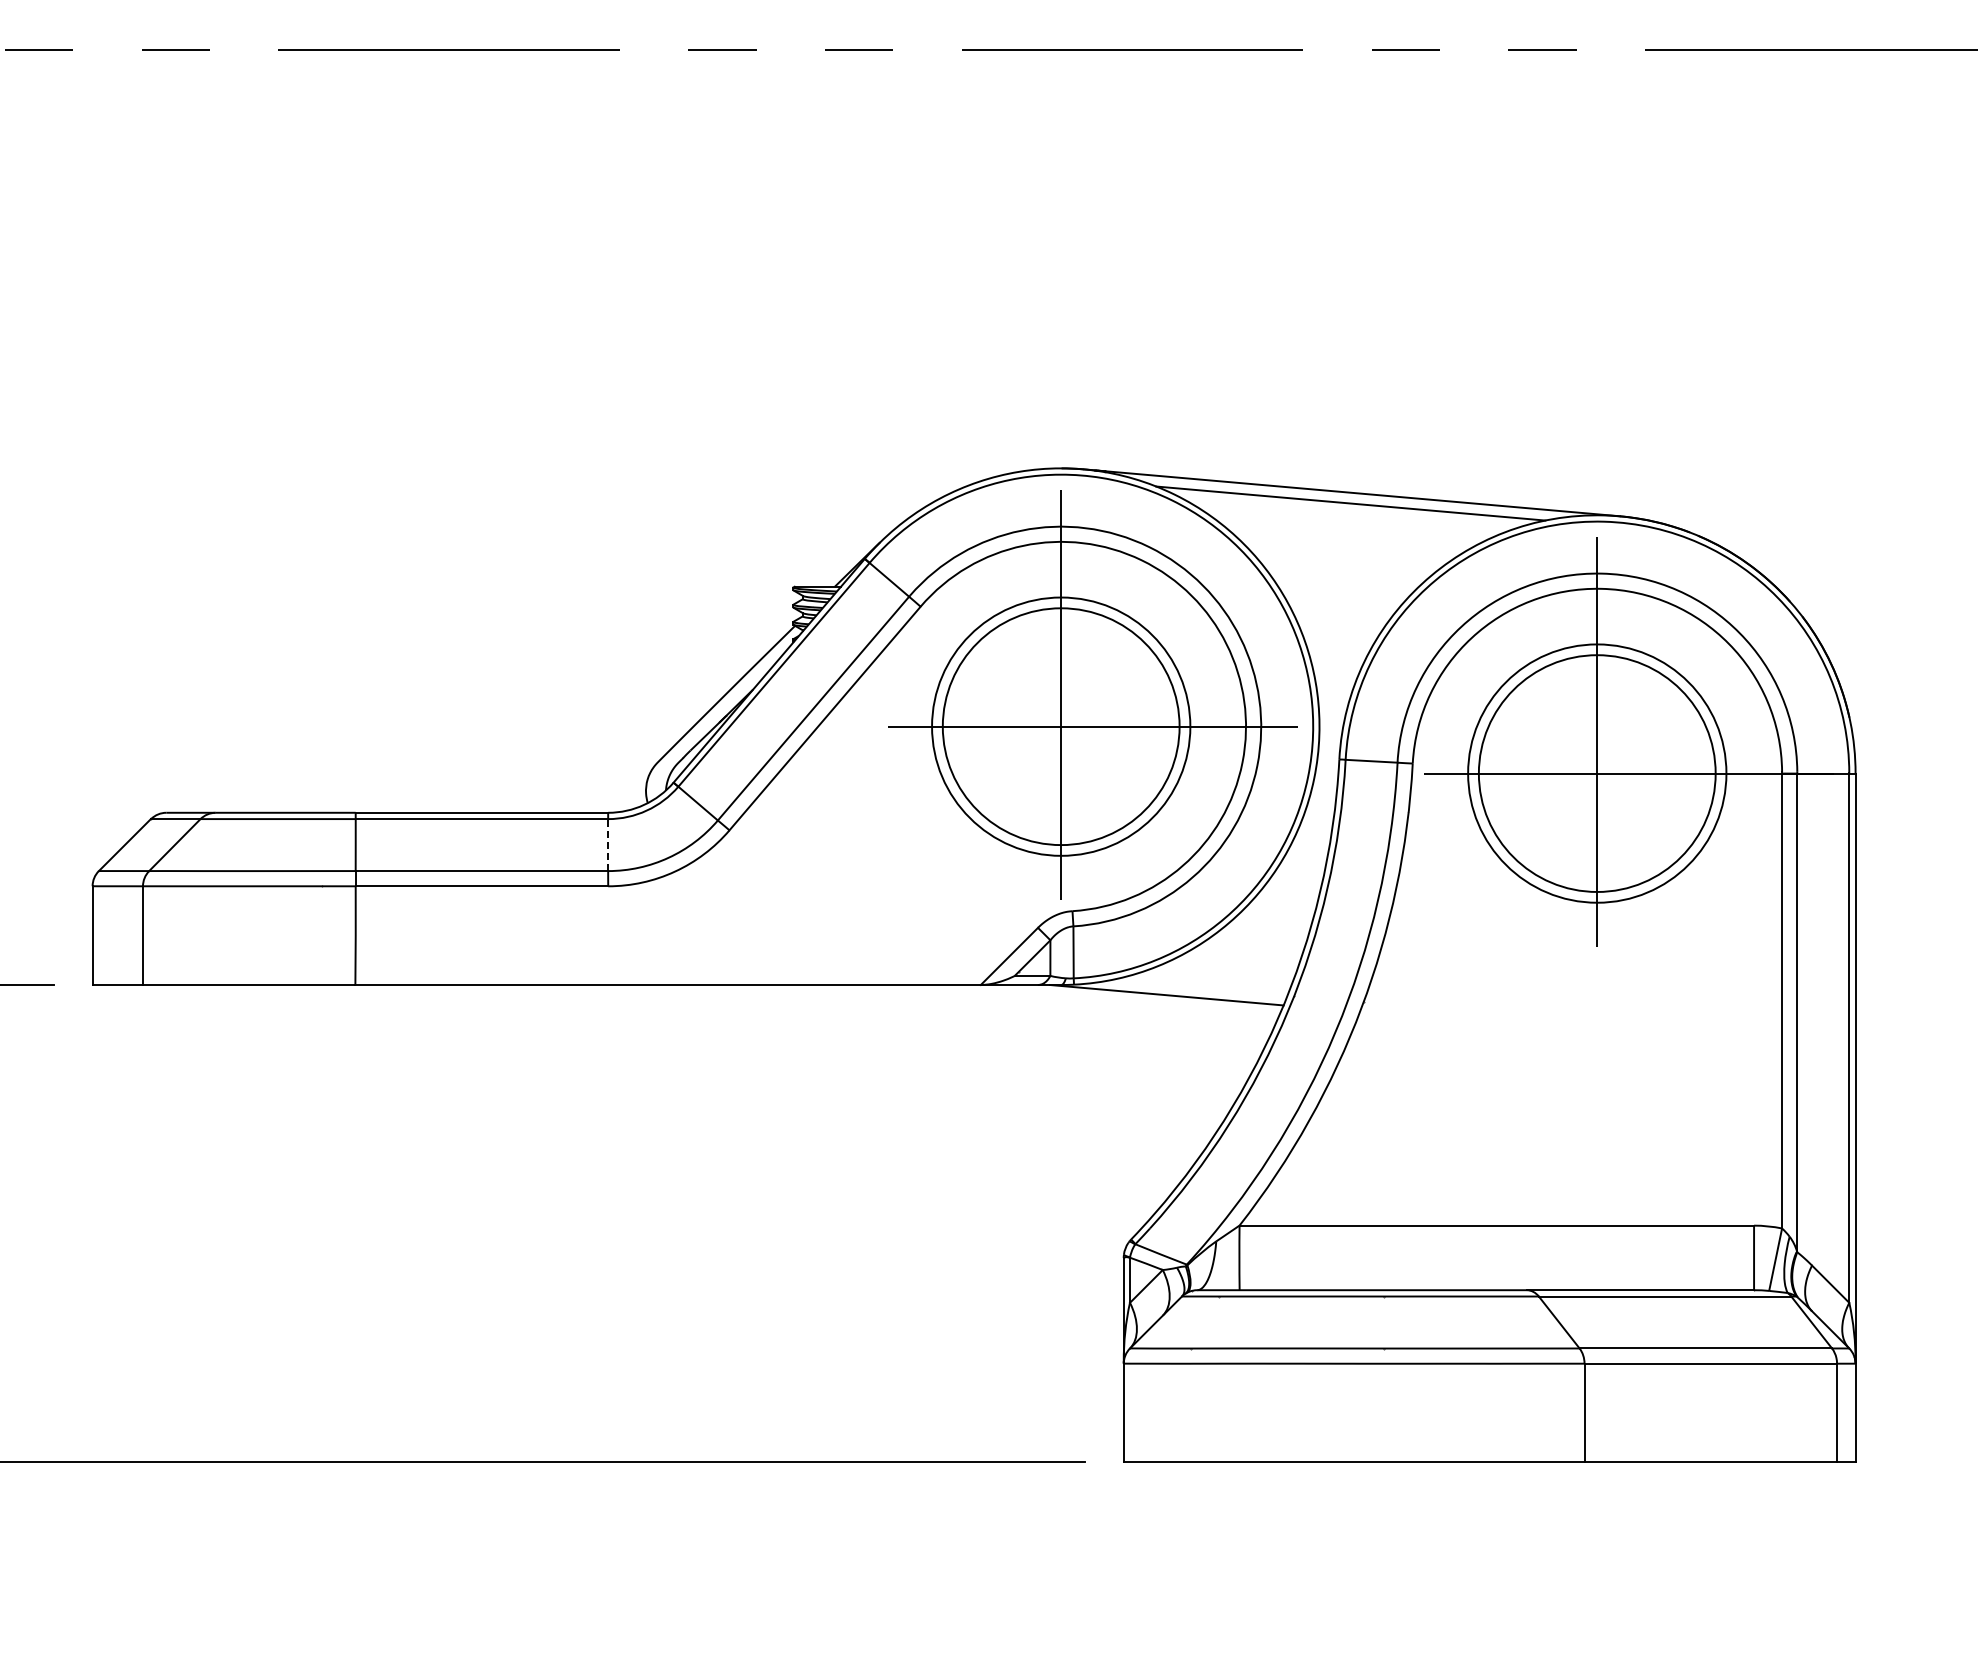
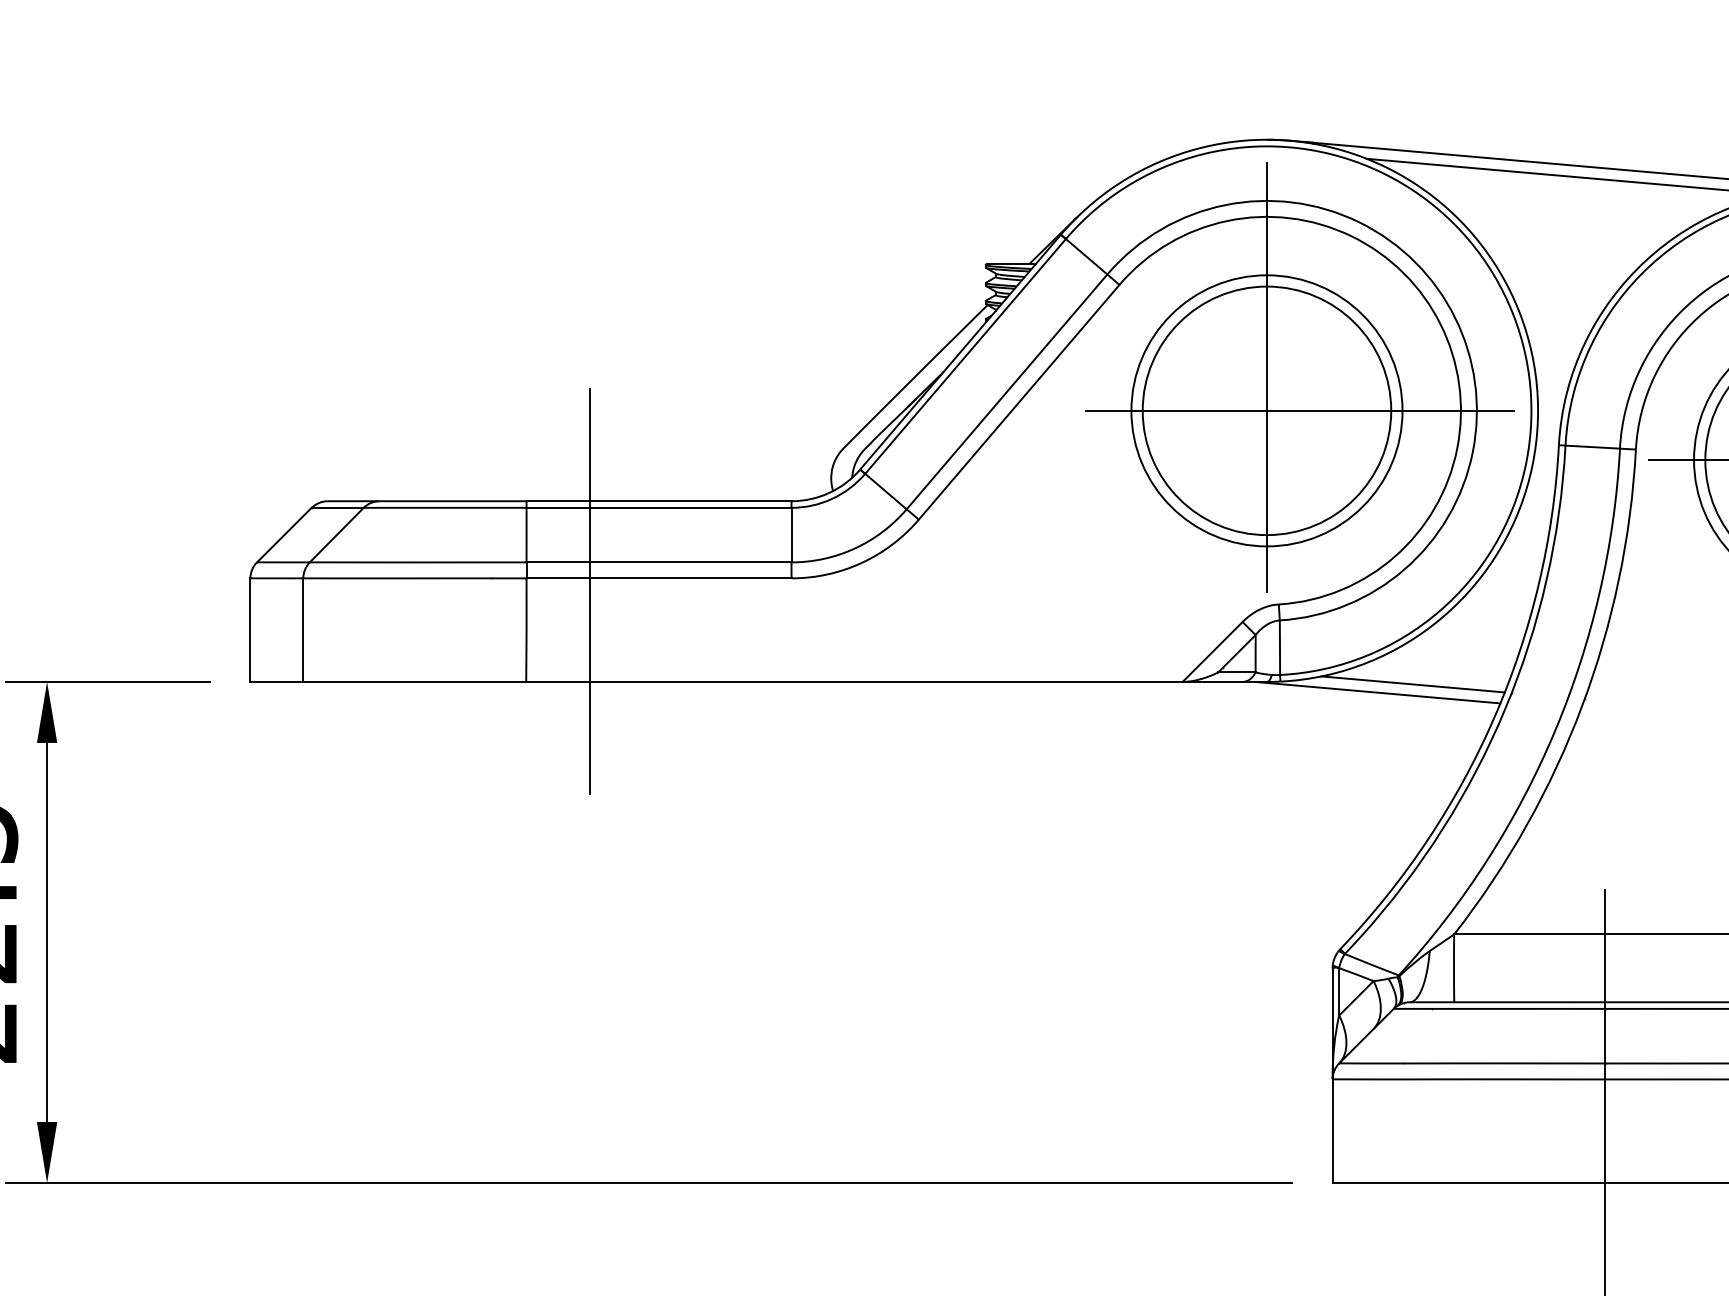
line: (608, 845) -> (791, 535), dashed -> solid
line: (416, 898) -> (590, 591), added
line: (1200, 987) -> (1413, 684), added
line: (1383, 1376) -> (1605, 1092), added

